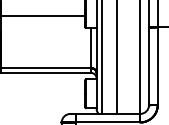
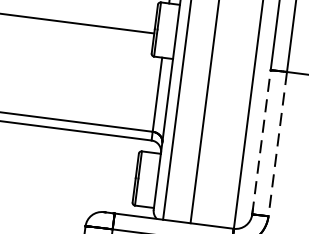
line: (149, 66) -> (262, 142), solid -> dashed
line: (157, 66) -> (277, 144), solid -> dashed

